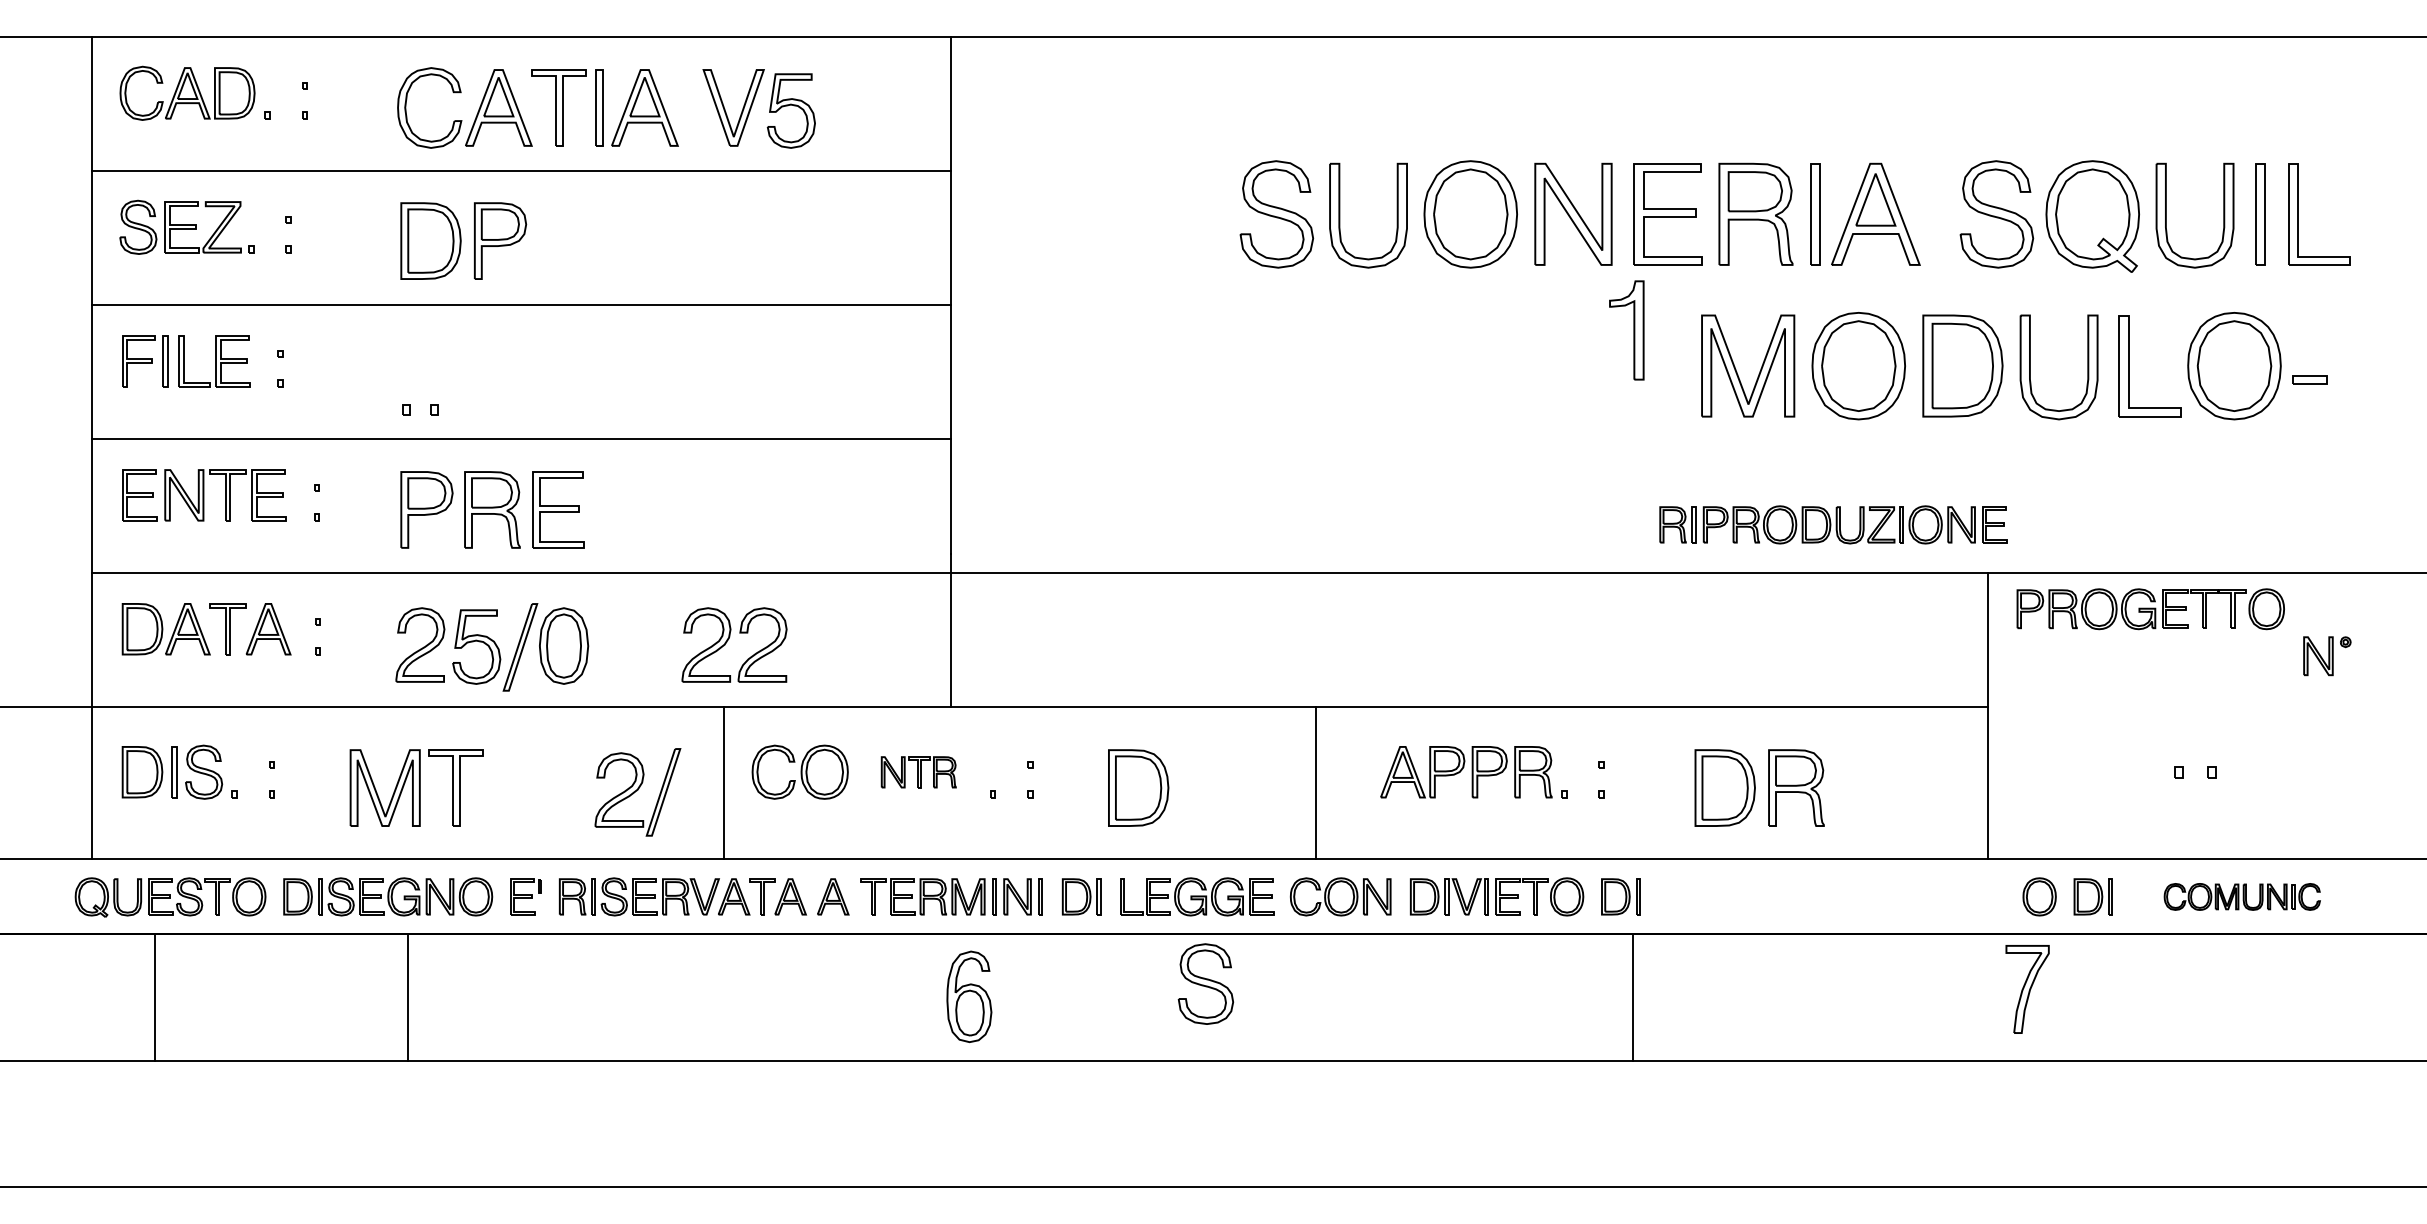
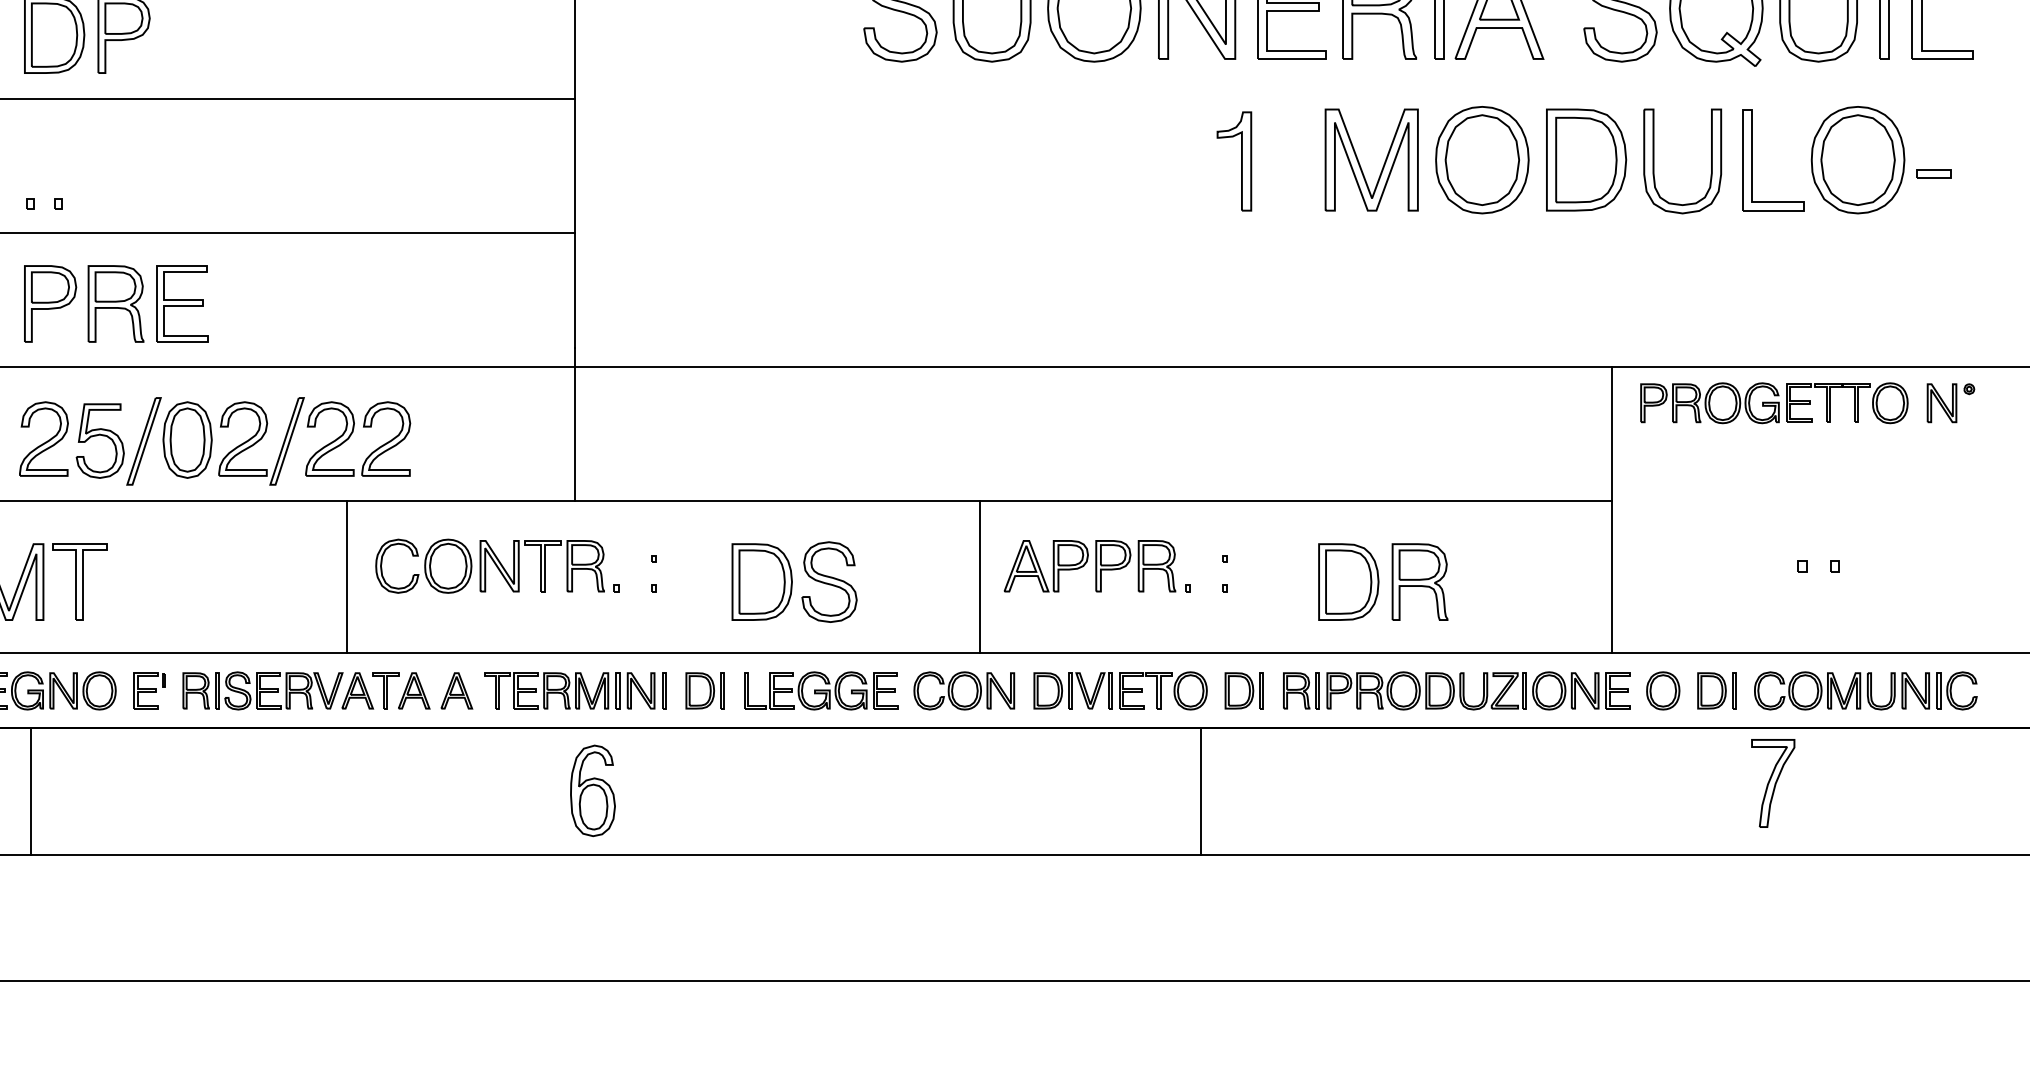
part: (1633, 330) -> (1241, 161), moved
part: (1833, 524) -> (1457, 690), moved
part: (2327, 656) -> (1951, 403), moved
part: (918, 772) -> (542, 566), size x1.67
line: (1315, 782) -> (979, 576), moved
part: (637, 792) -> (261, 441), moved
part: (2242, 896) -> (1866, 690), size x1.43
part: (1205, 983) -> (829, 581), moved
part: (2027, 989) -> (1773, 783), moved
line: (1633, 997) -> (1201, 791), moved

